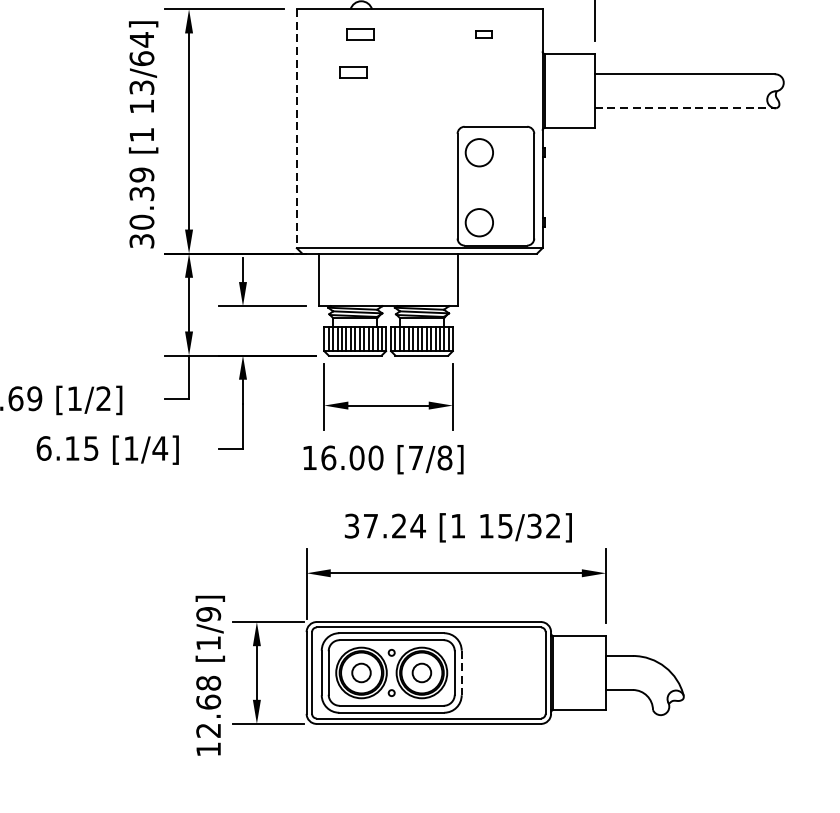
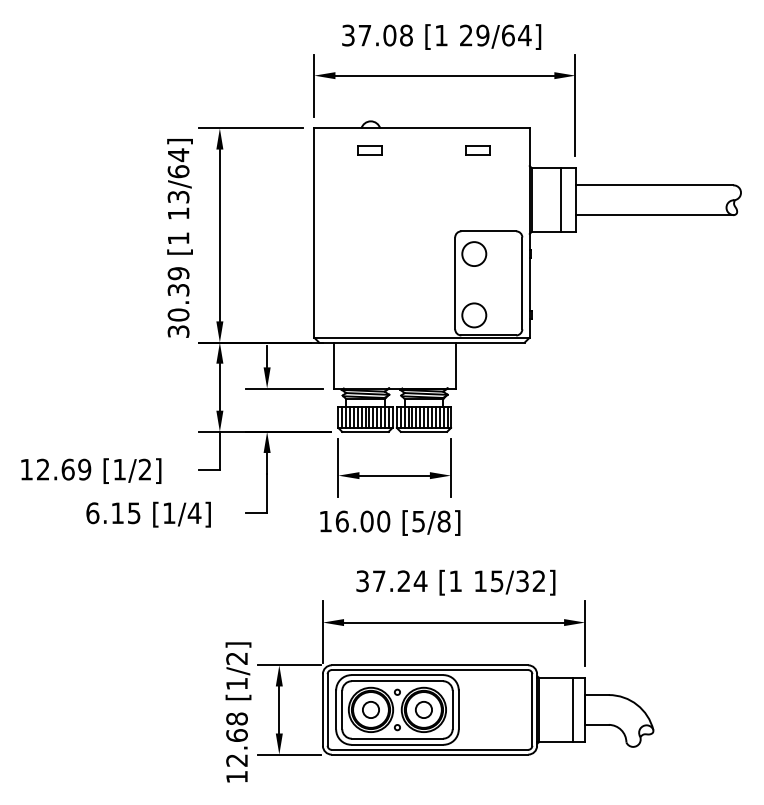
part: (483, 34) -> (477, 150), size x1.67
part: (352, 72) -> (363, 183), removed
line: (578, 90) -> (561, 199), added
line: (686, 108) -> (655, 215), dashed -> solid
line: (297, 129) -> (314, 233), dashed -> solid
text: (415, 457) -> (418, 521), [7/8] -> [5/8]
text: (208, 614) -> (236, 658), [1/9] -> [1/2]
line: (592, 672) -> (573, 709), added
line: (461, 673) -> (458, 710), dashed -> solid

